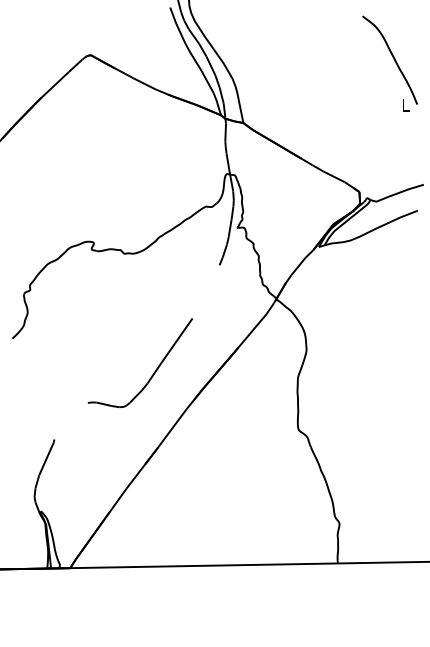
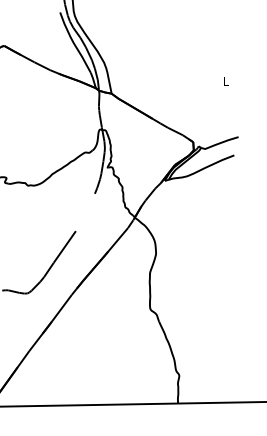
curve: (392, 57) -> (216, 47), removed

